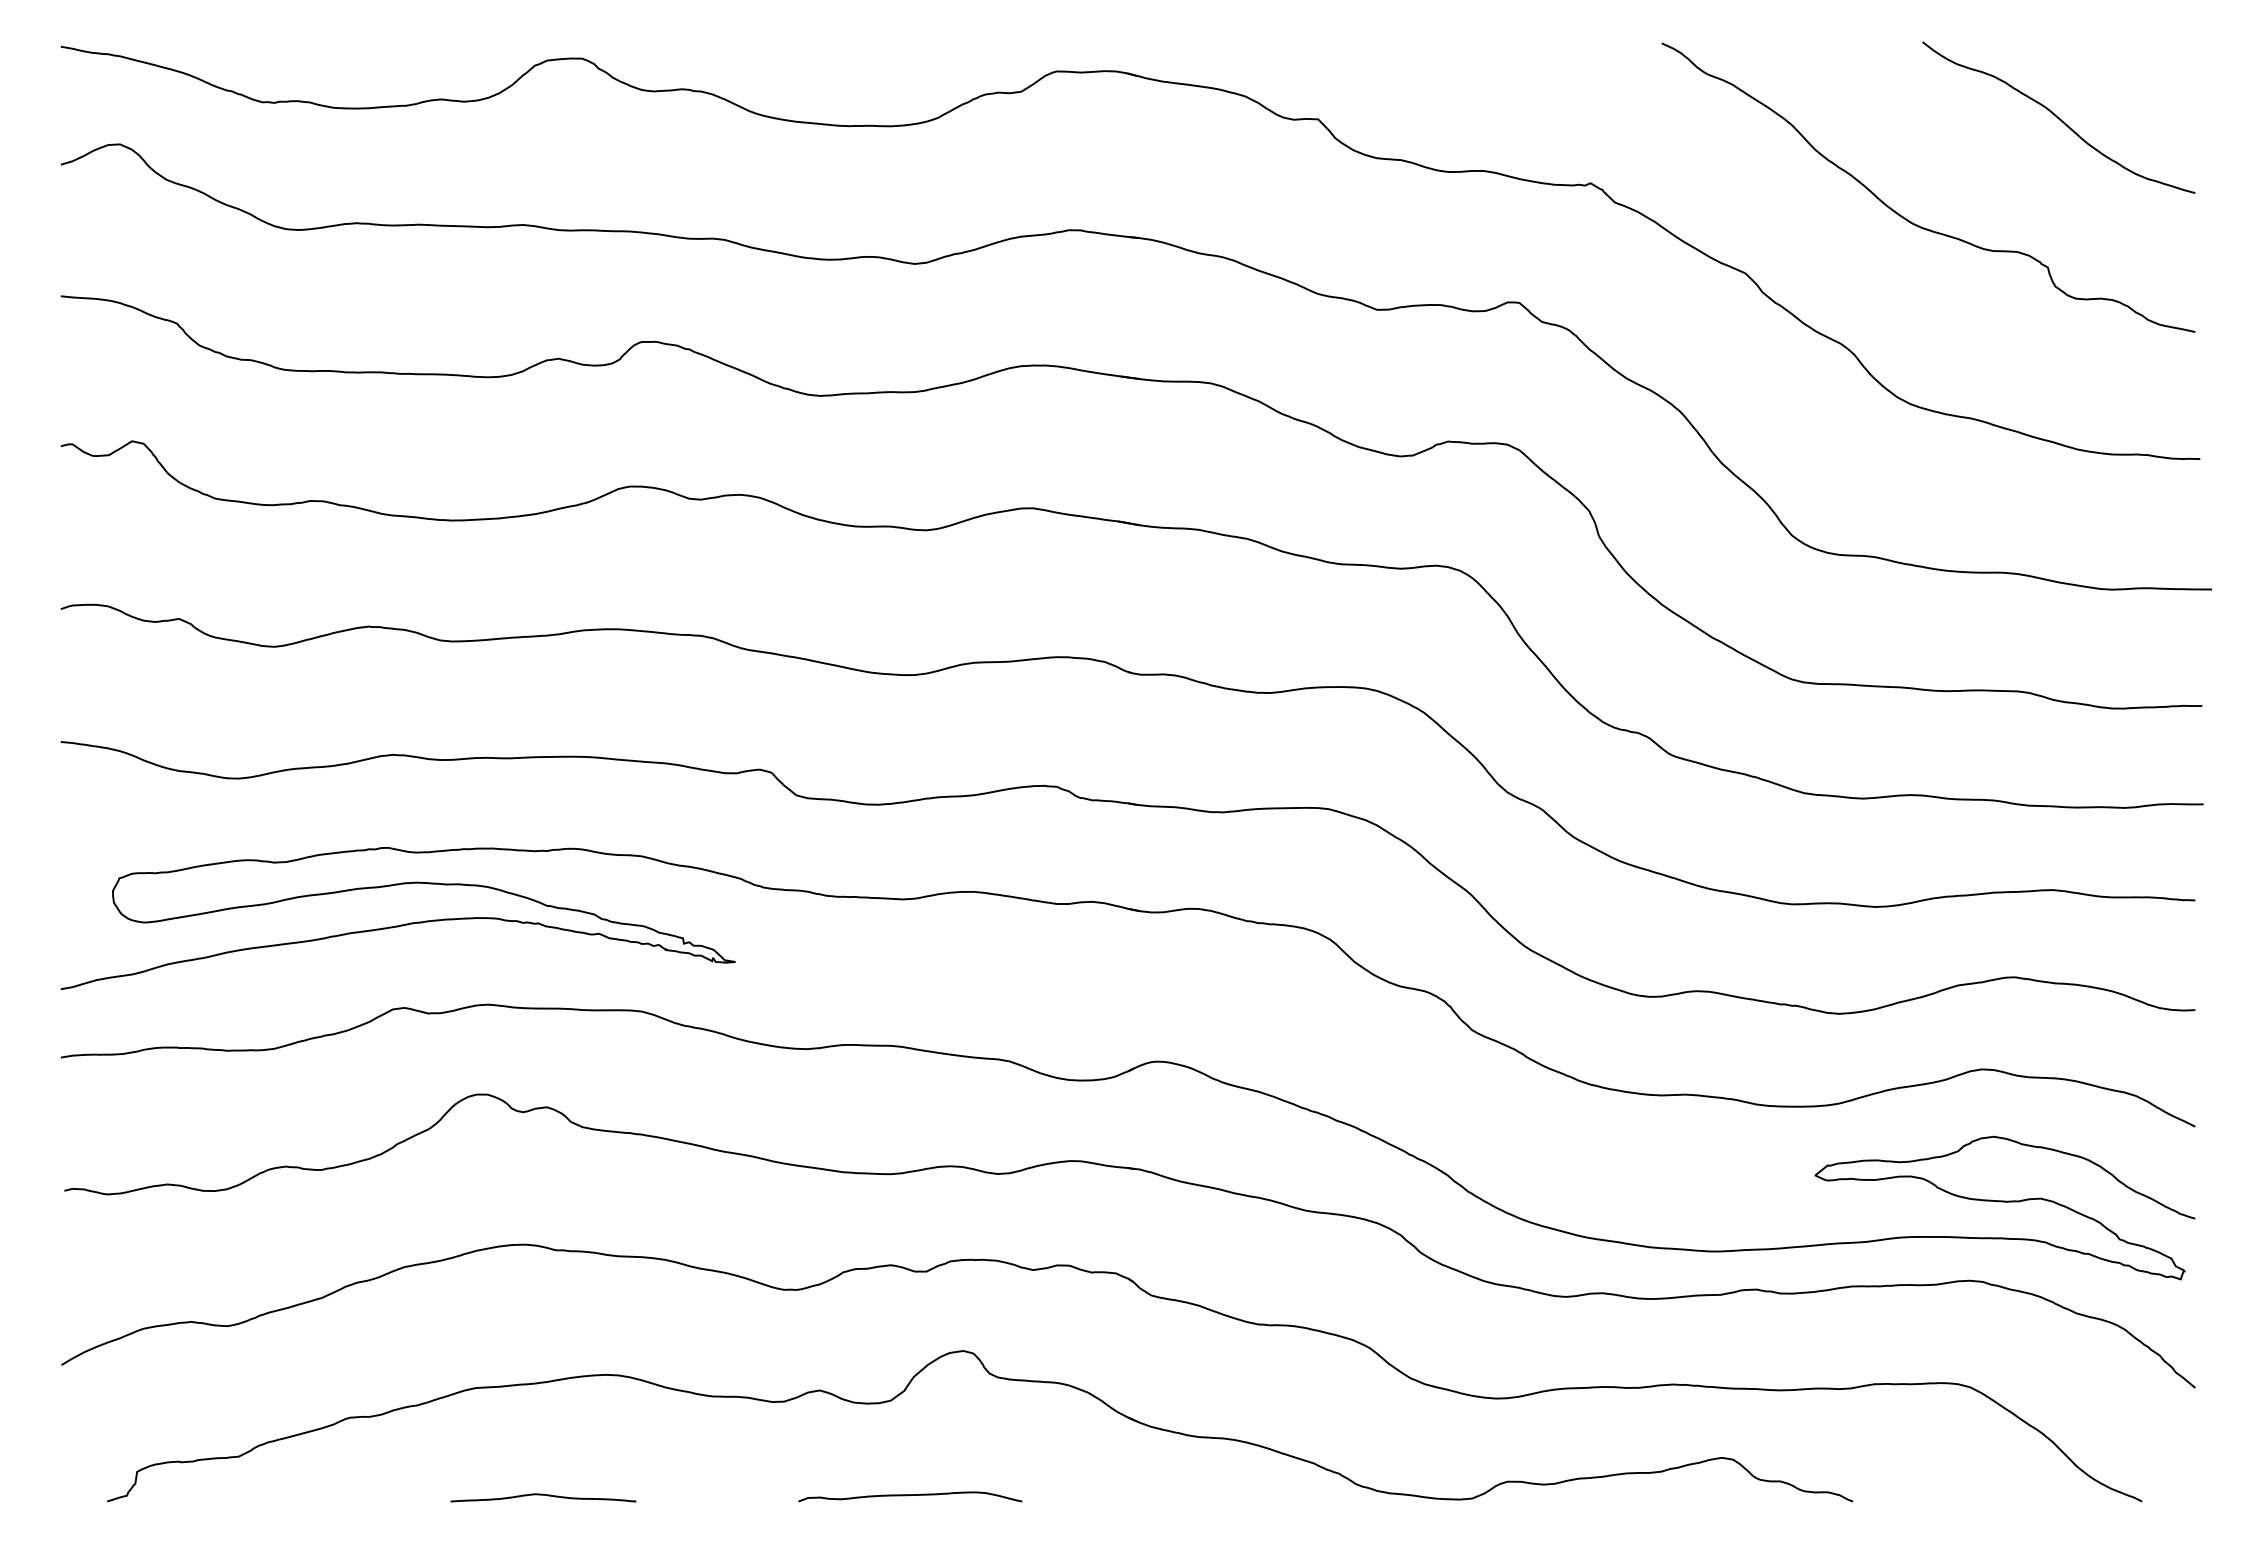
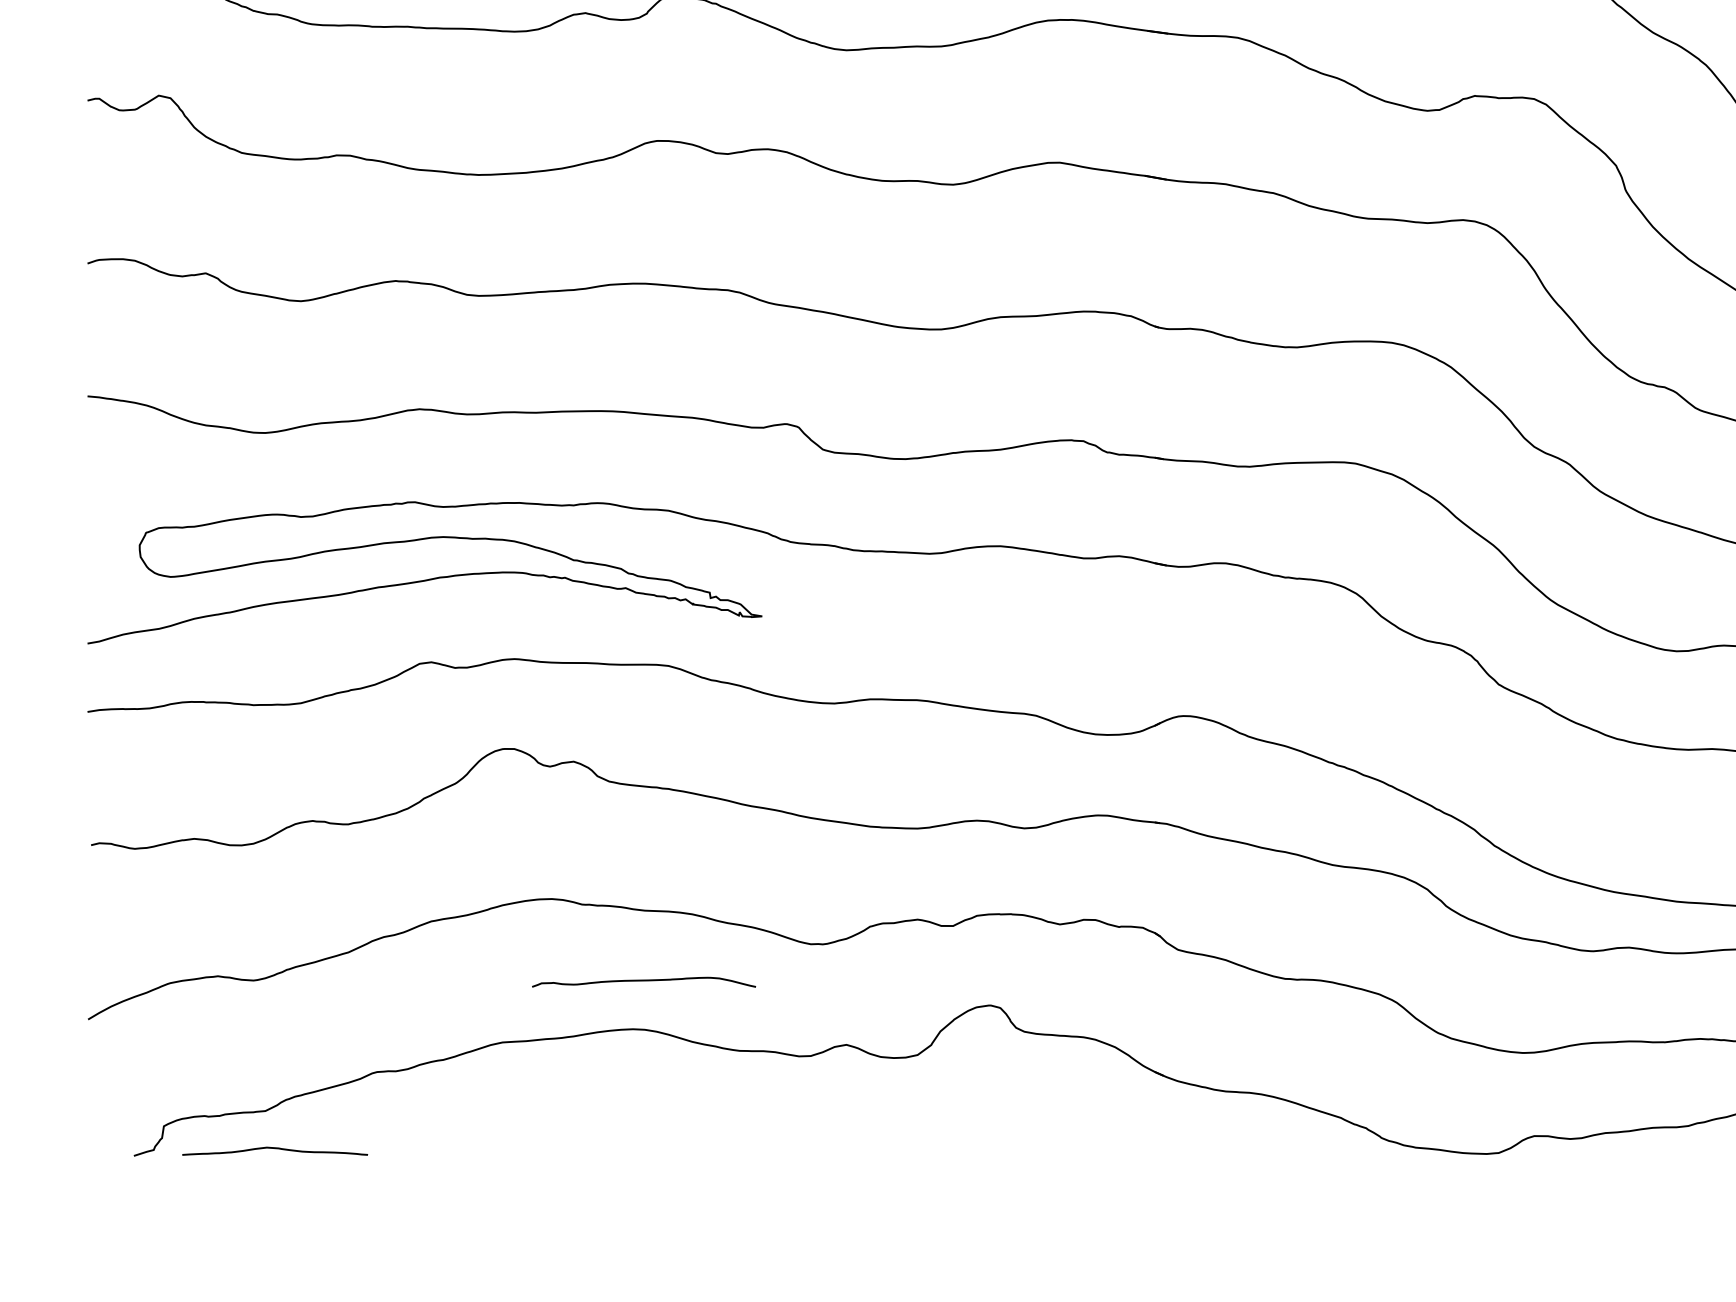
curve: (543, 1495) -> (275, 1148), moved
curve: (910, 1495) -> (644, 980), moved

